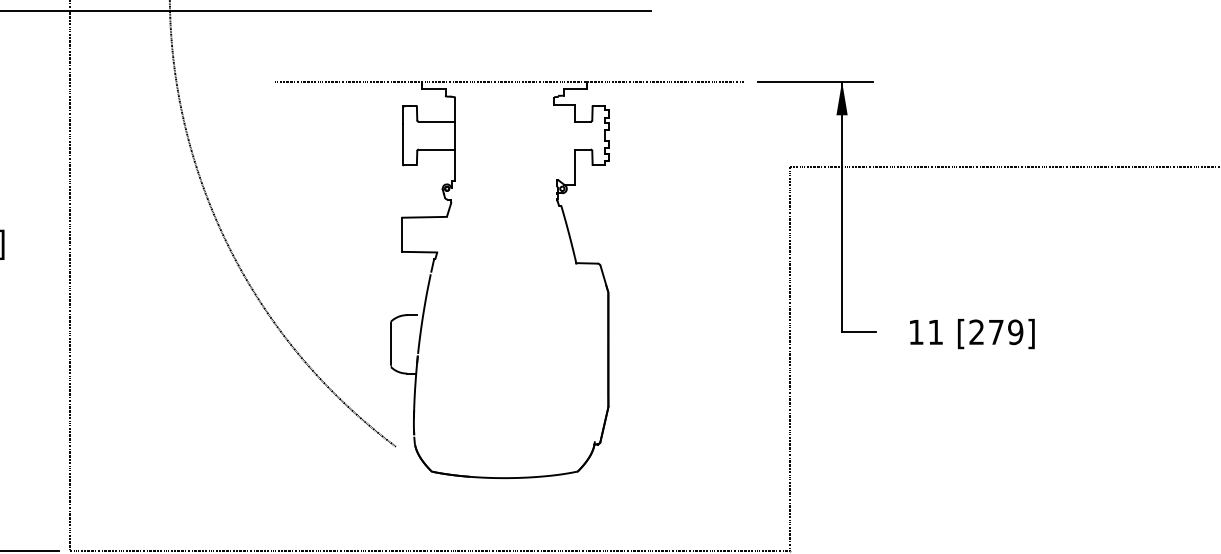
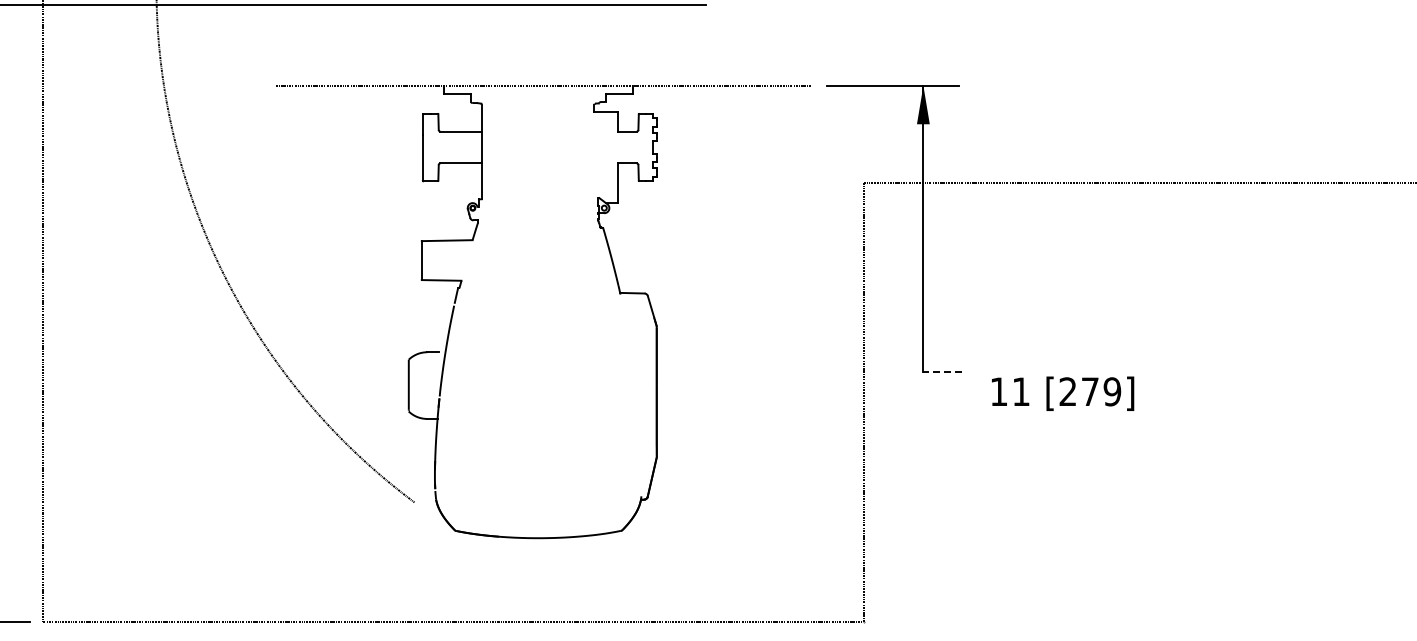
line: (858, 332) -> (942, 371), solid -> dashed
text: (972, 333) -> (1063, 393), moved

